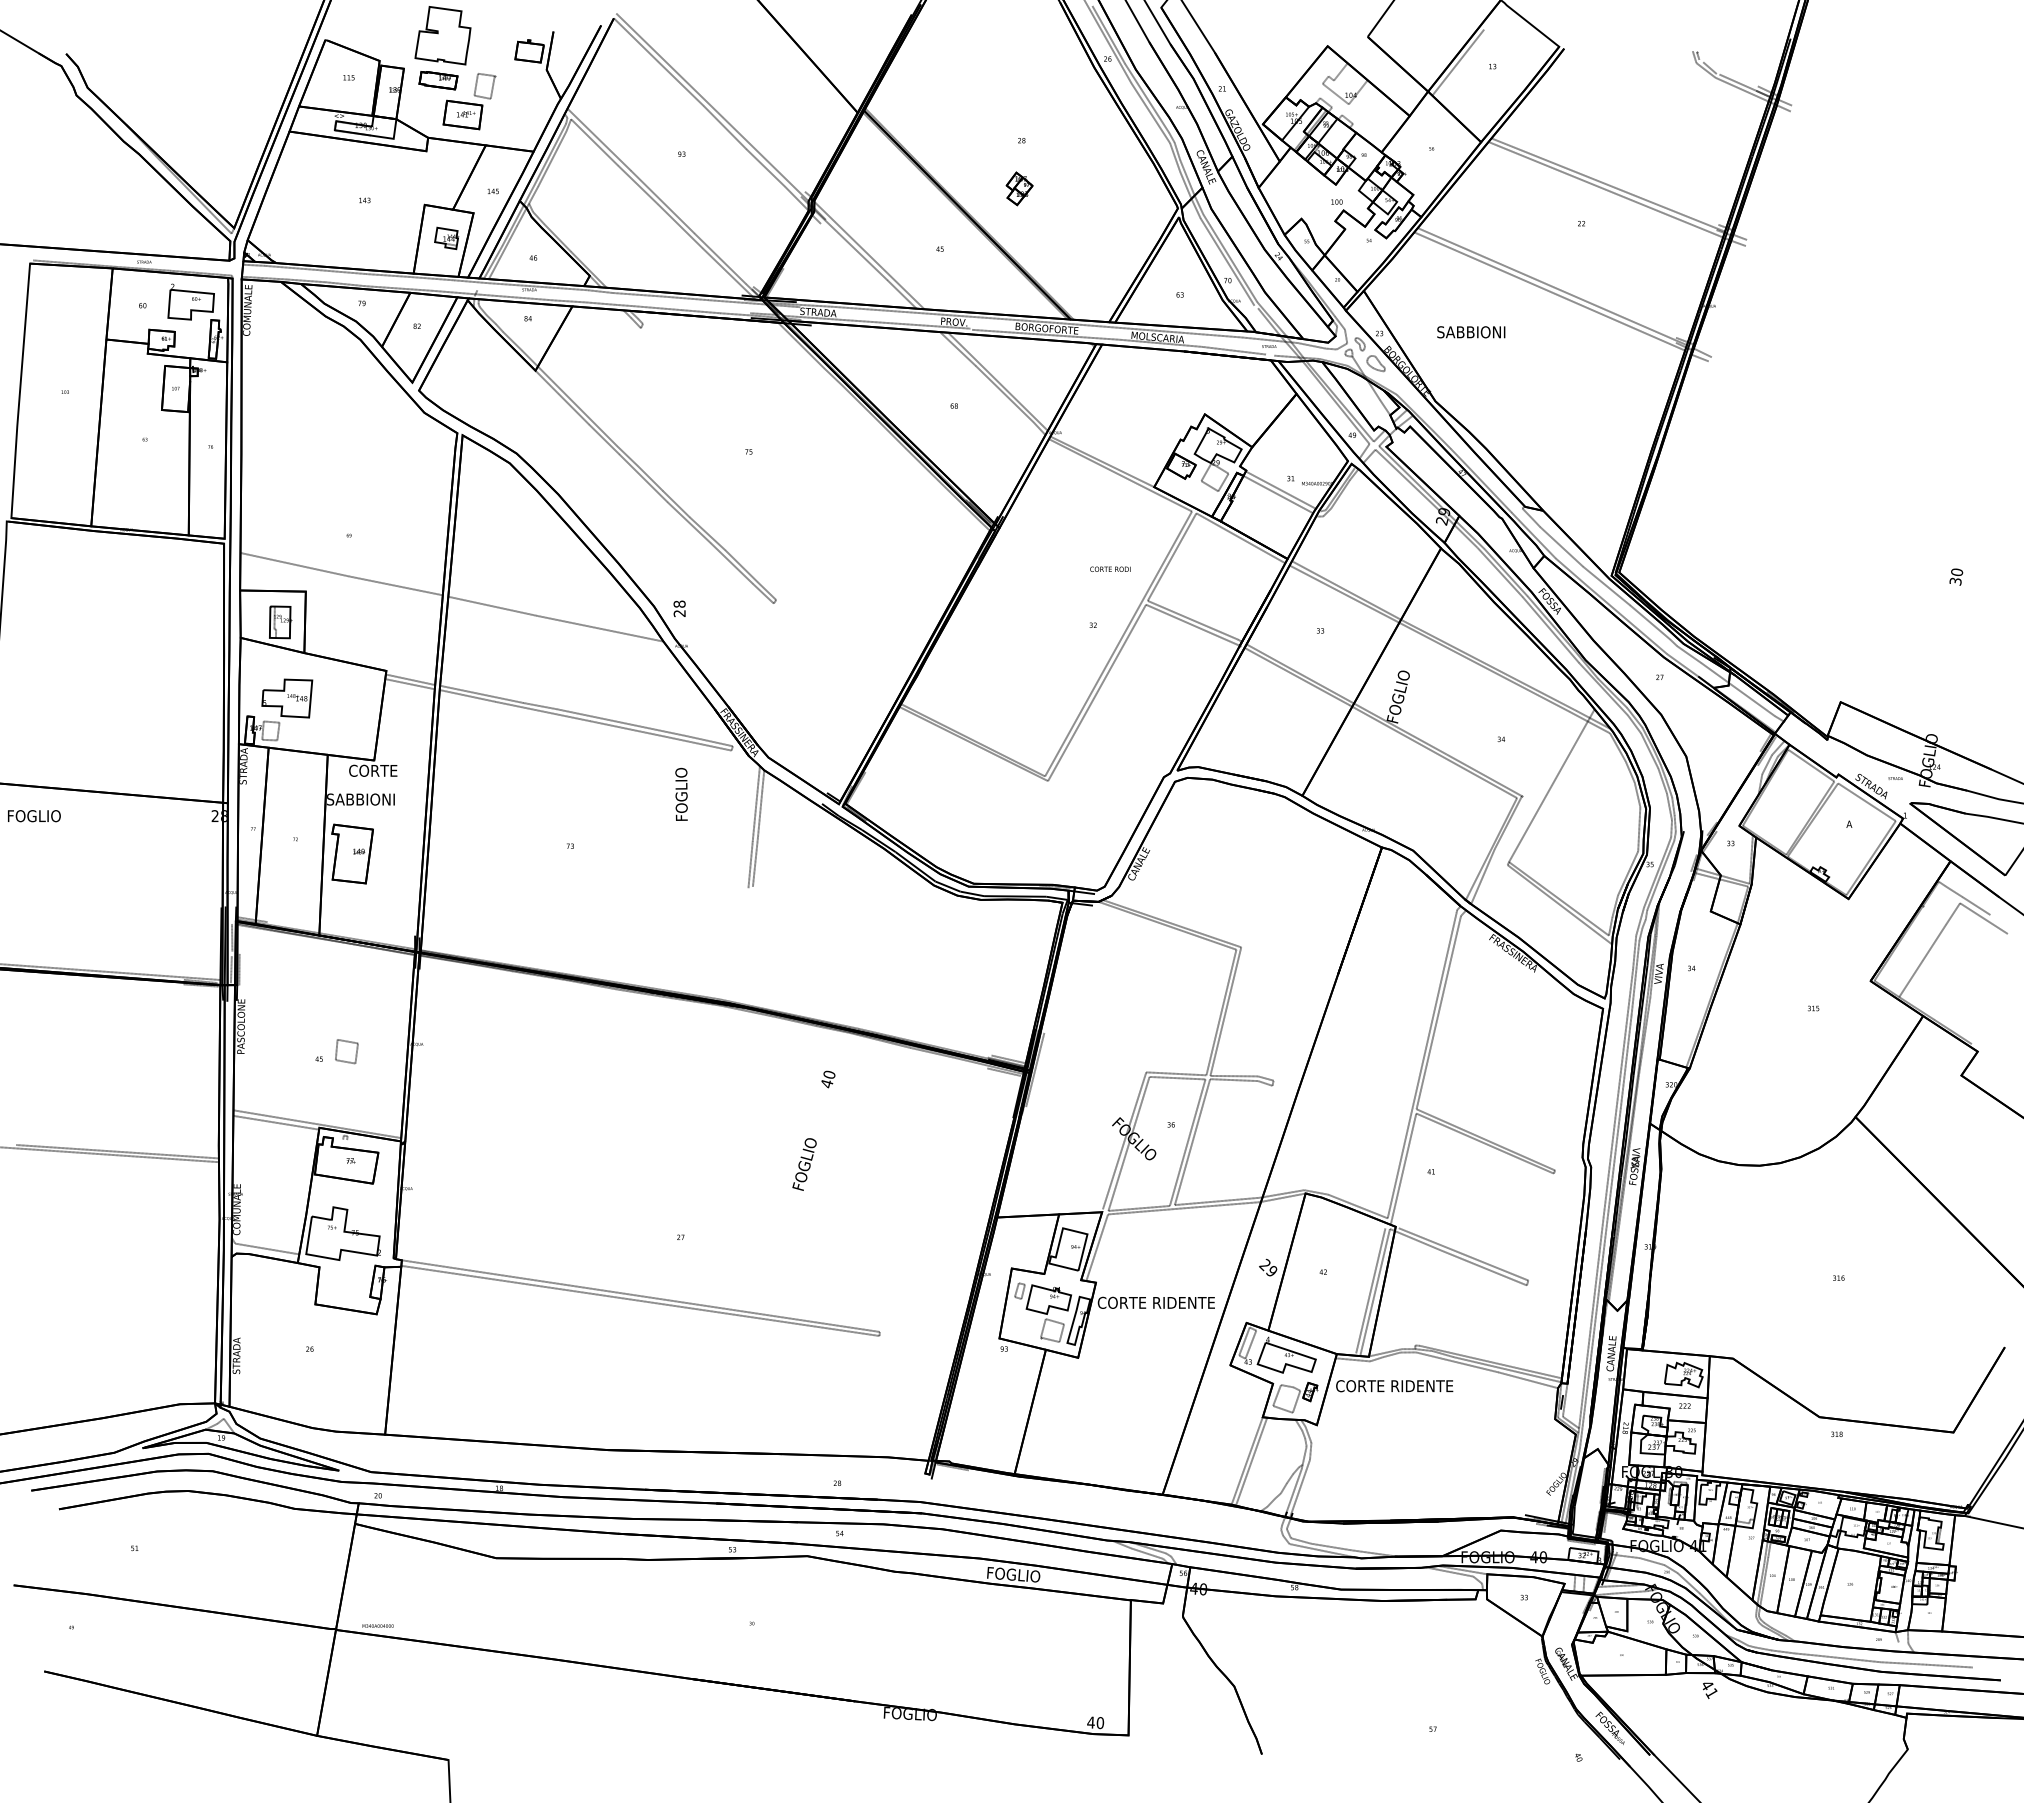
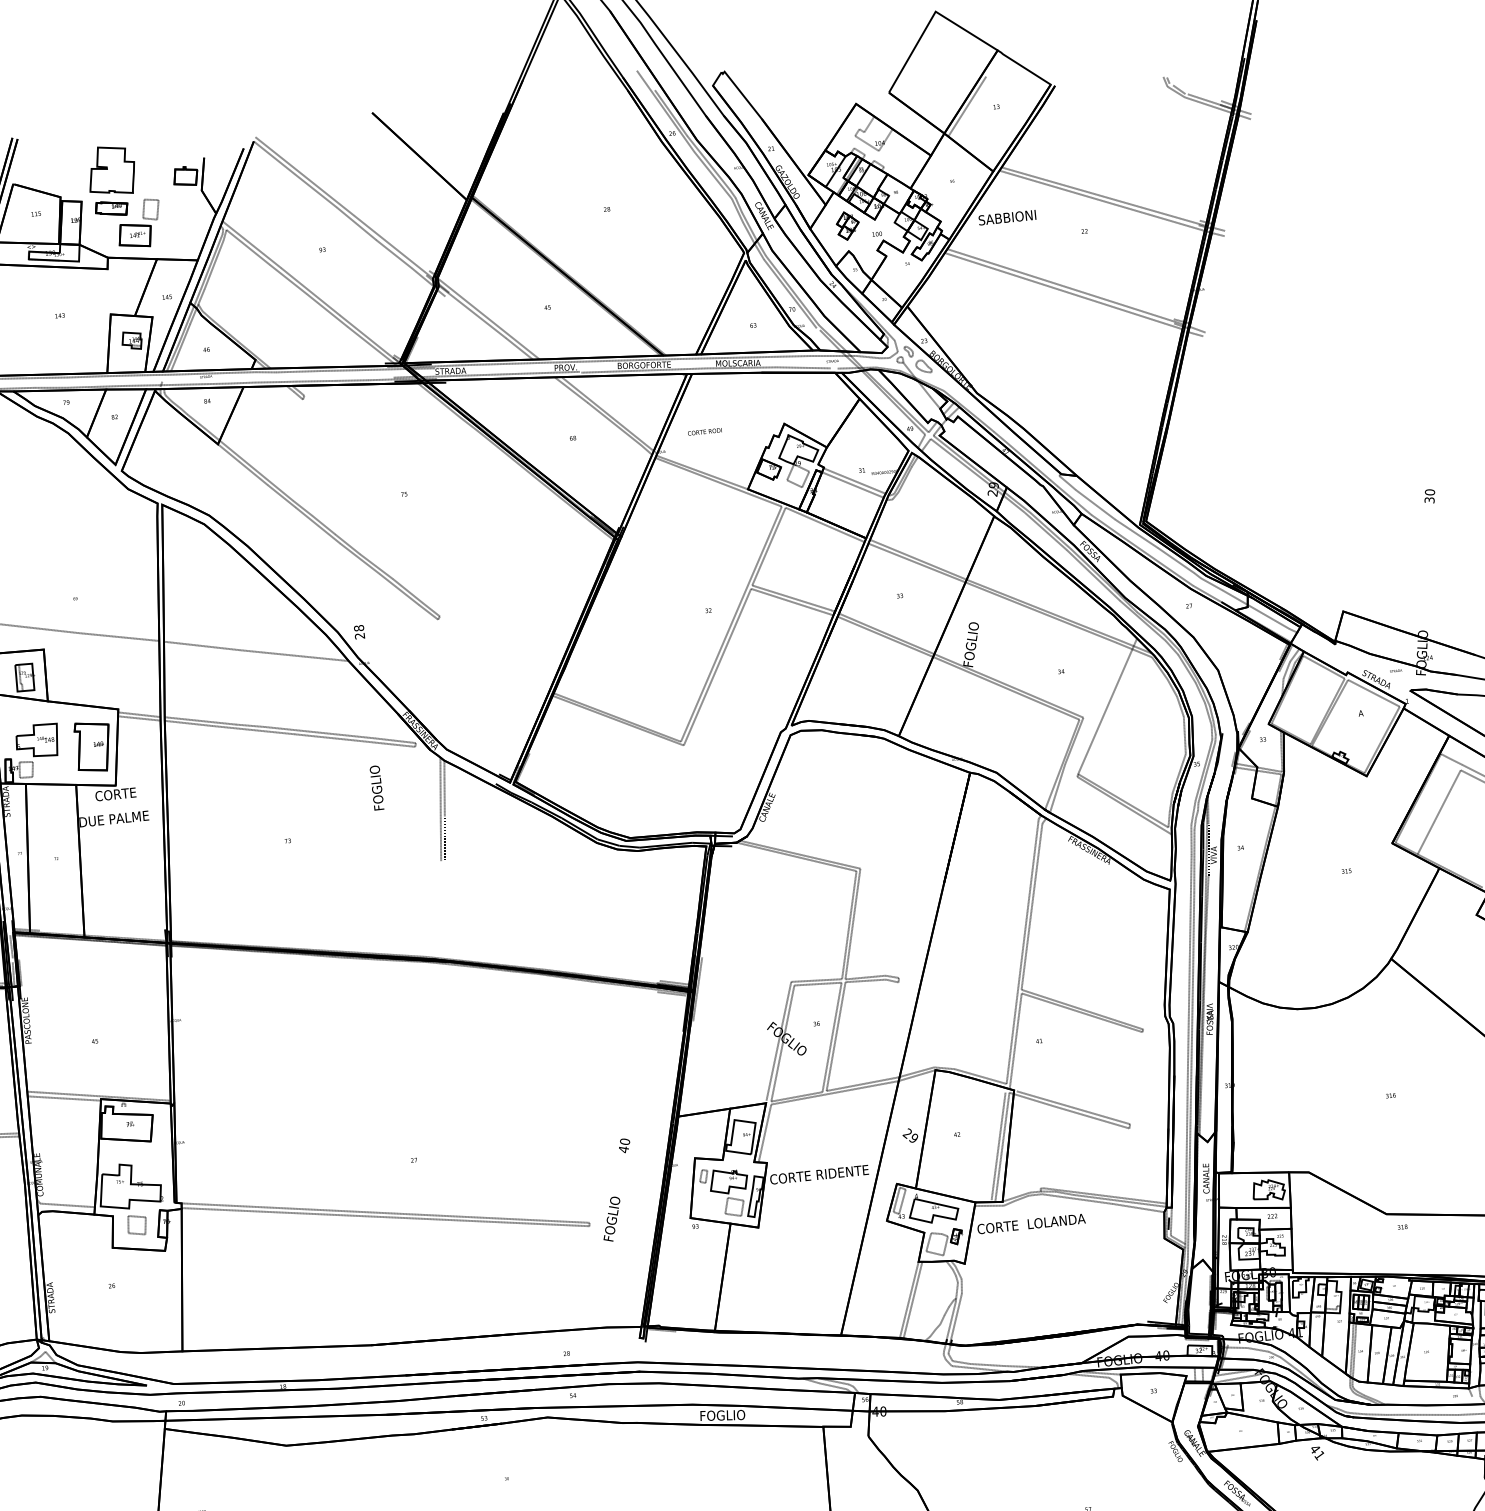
part: (1019, 188) -> (847, 225), moved
text: (1471, 332) -> (1007, 217), moved
text: (1110, 568) -> (704, 431), moved
text: (368, 799) -> (114, 818), SABBIONI -> DUE PALME
part: (352, 853) -> (93, 746), moved
part: (346, 1051) -> (136, 1225), moved
text: (813, 1130) -> (616, 1189), moved
text: (1427, 1386) -> (1054, 1221), CORTE RIDENTE -> CORTE  LOLANDA

